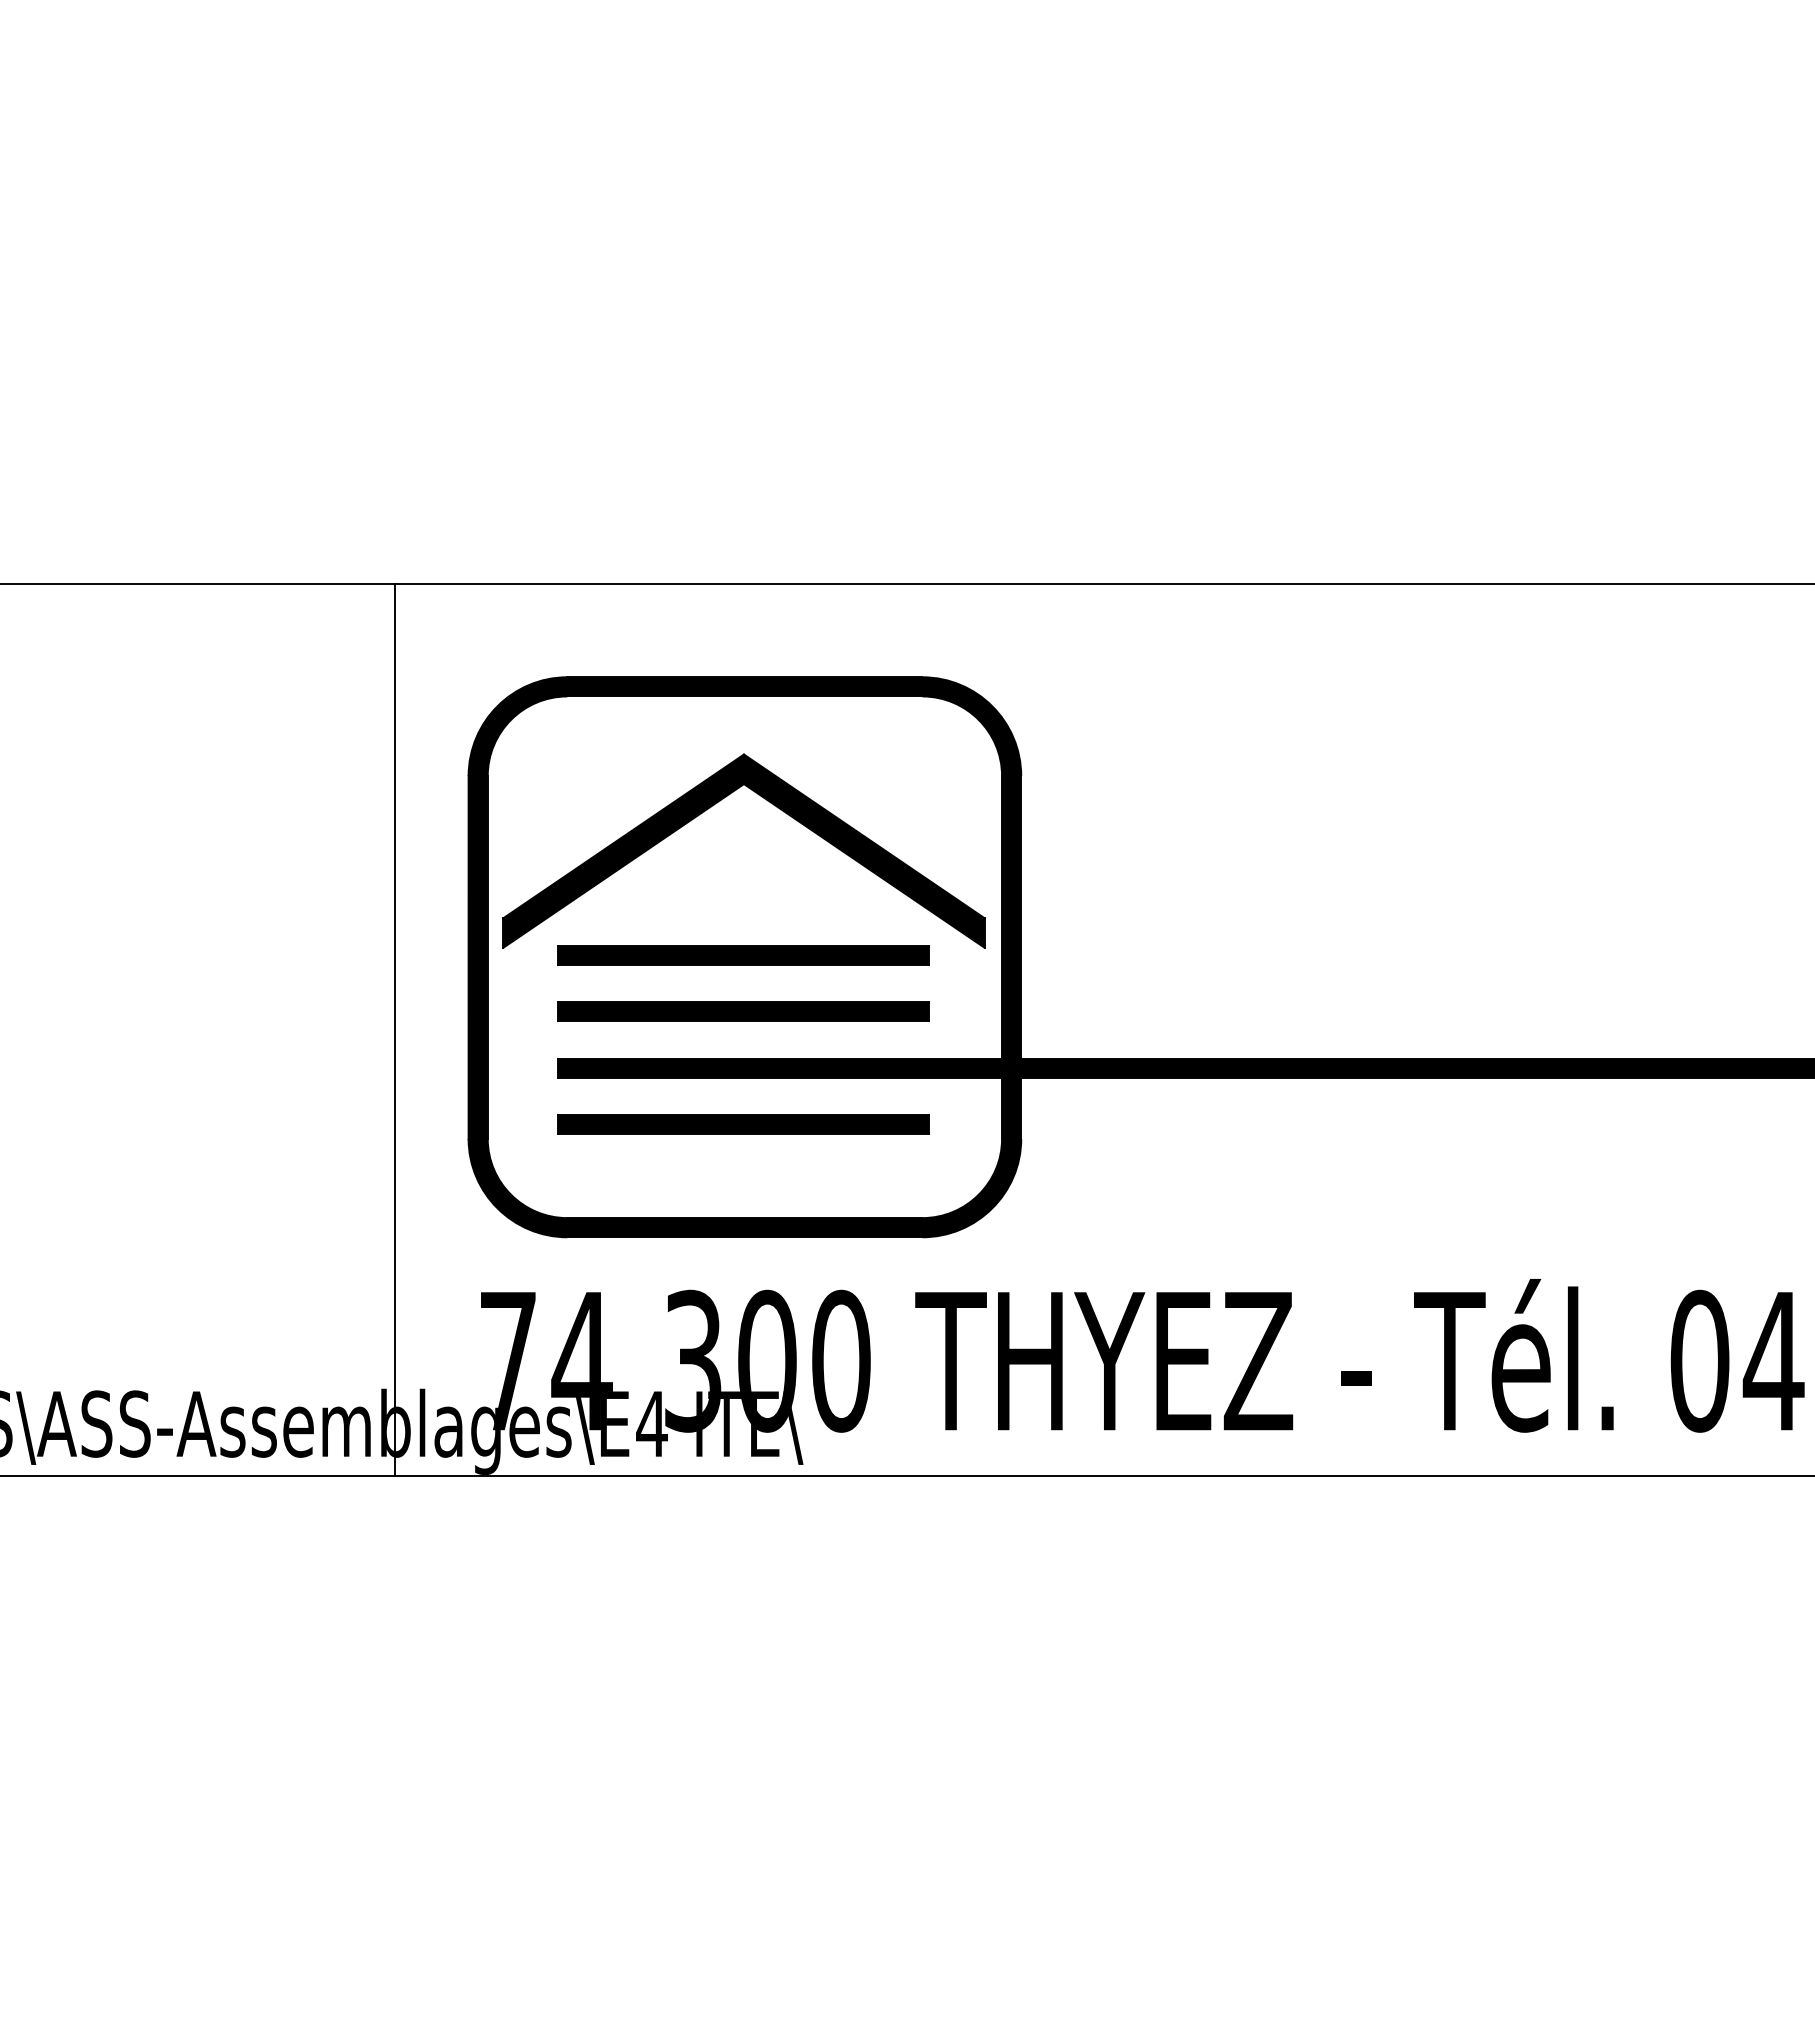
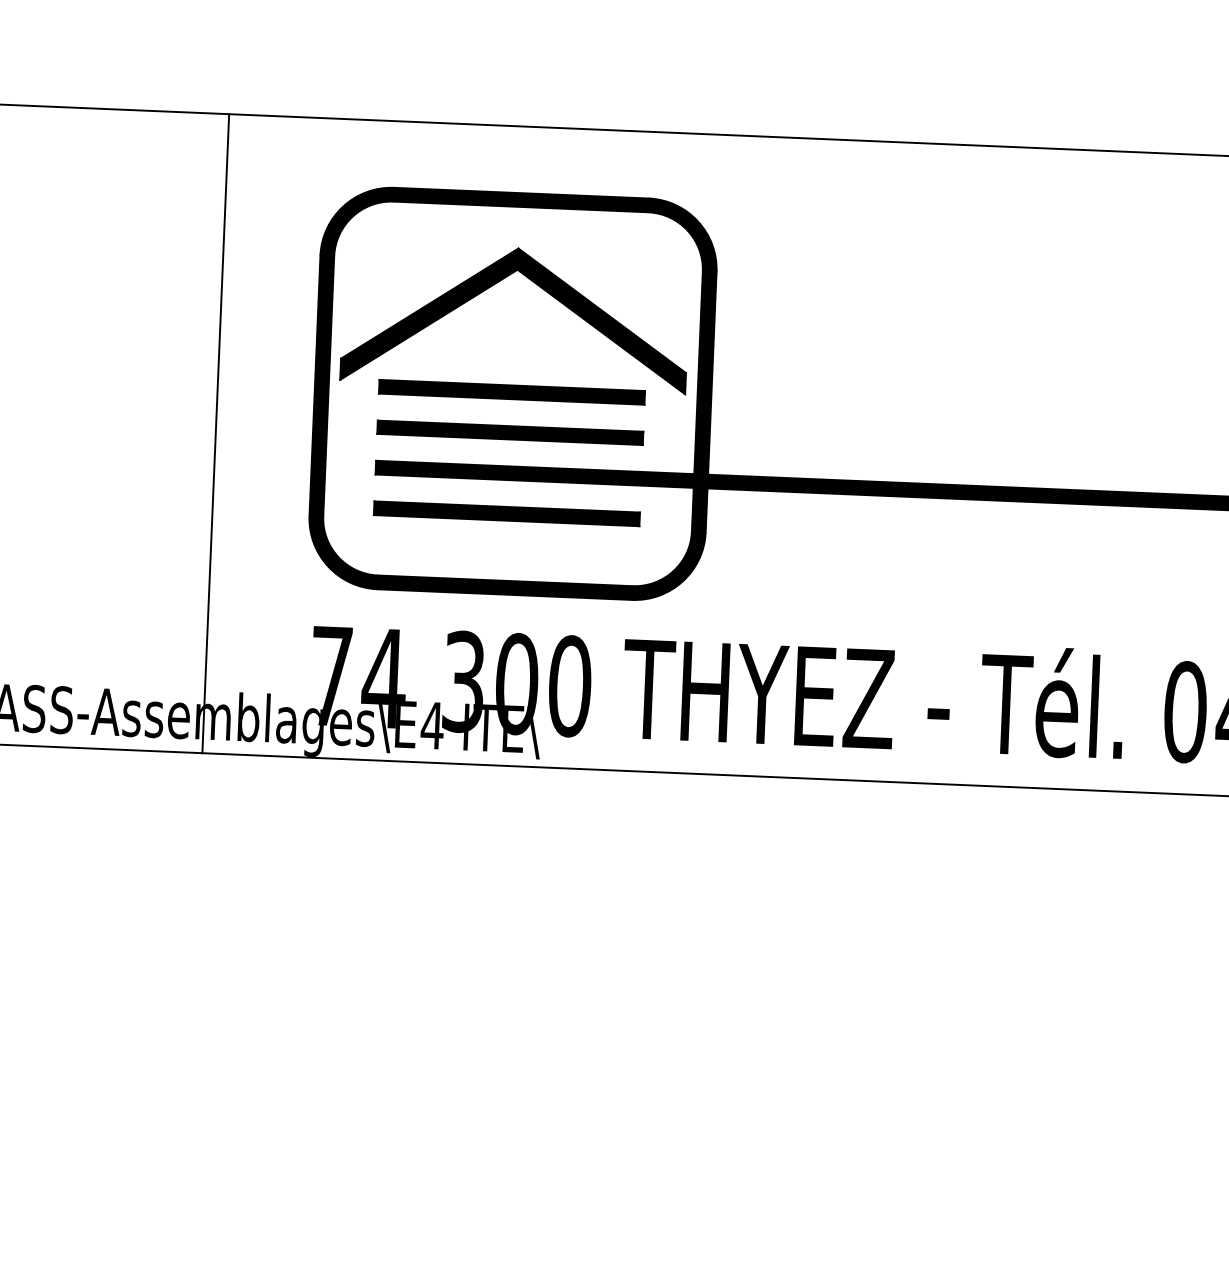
line: (395, 1029) -> (215, 433), moved

